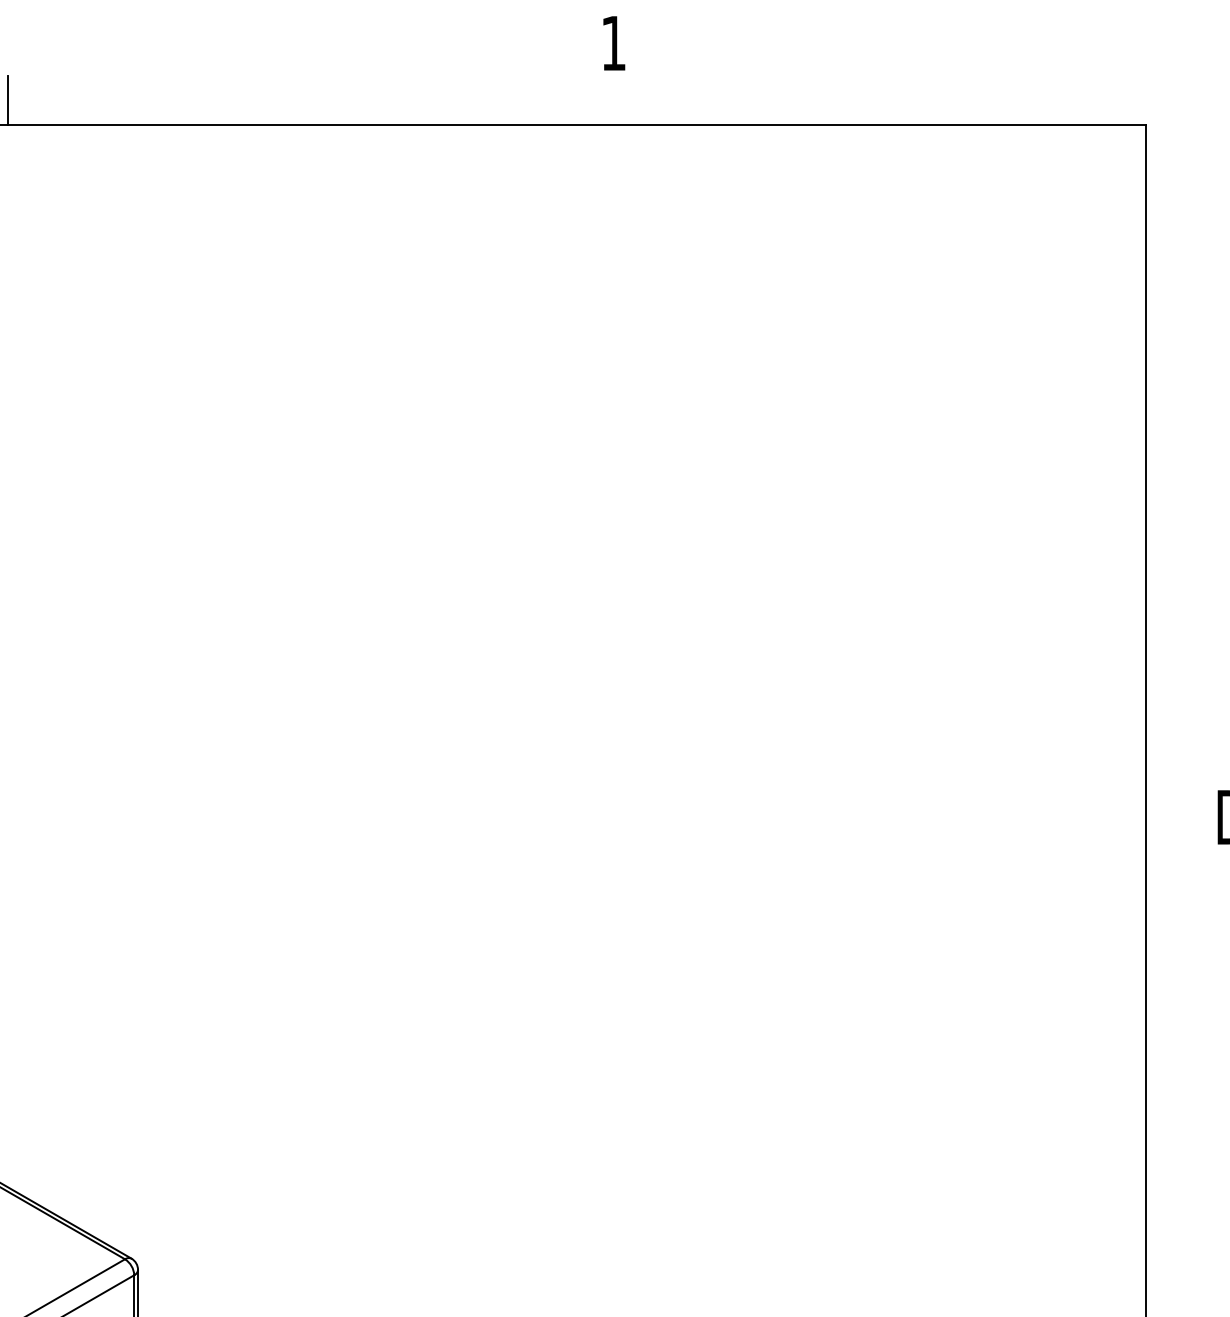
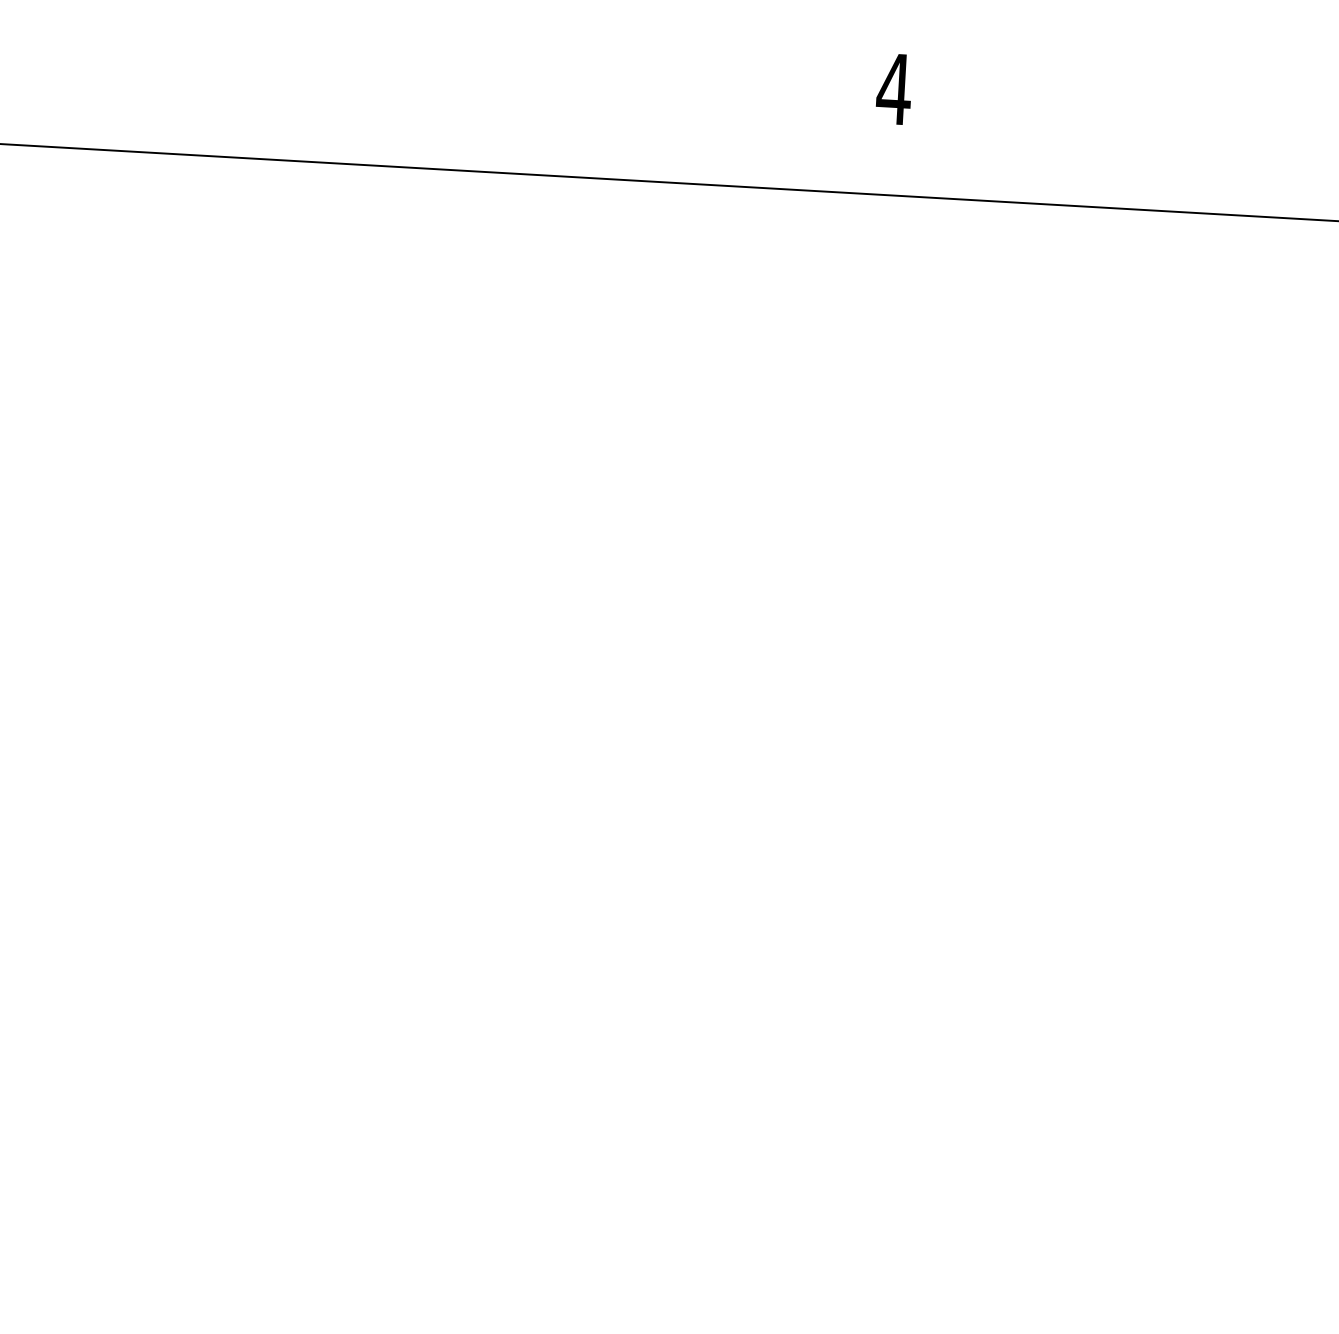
text: (613, 43) -> (893, 89), 1 -> 4
line: (8, 99) -> (103, 116), removed

